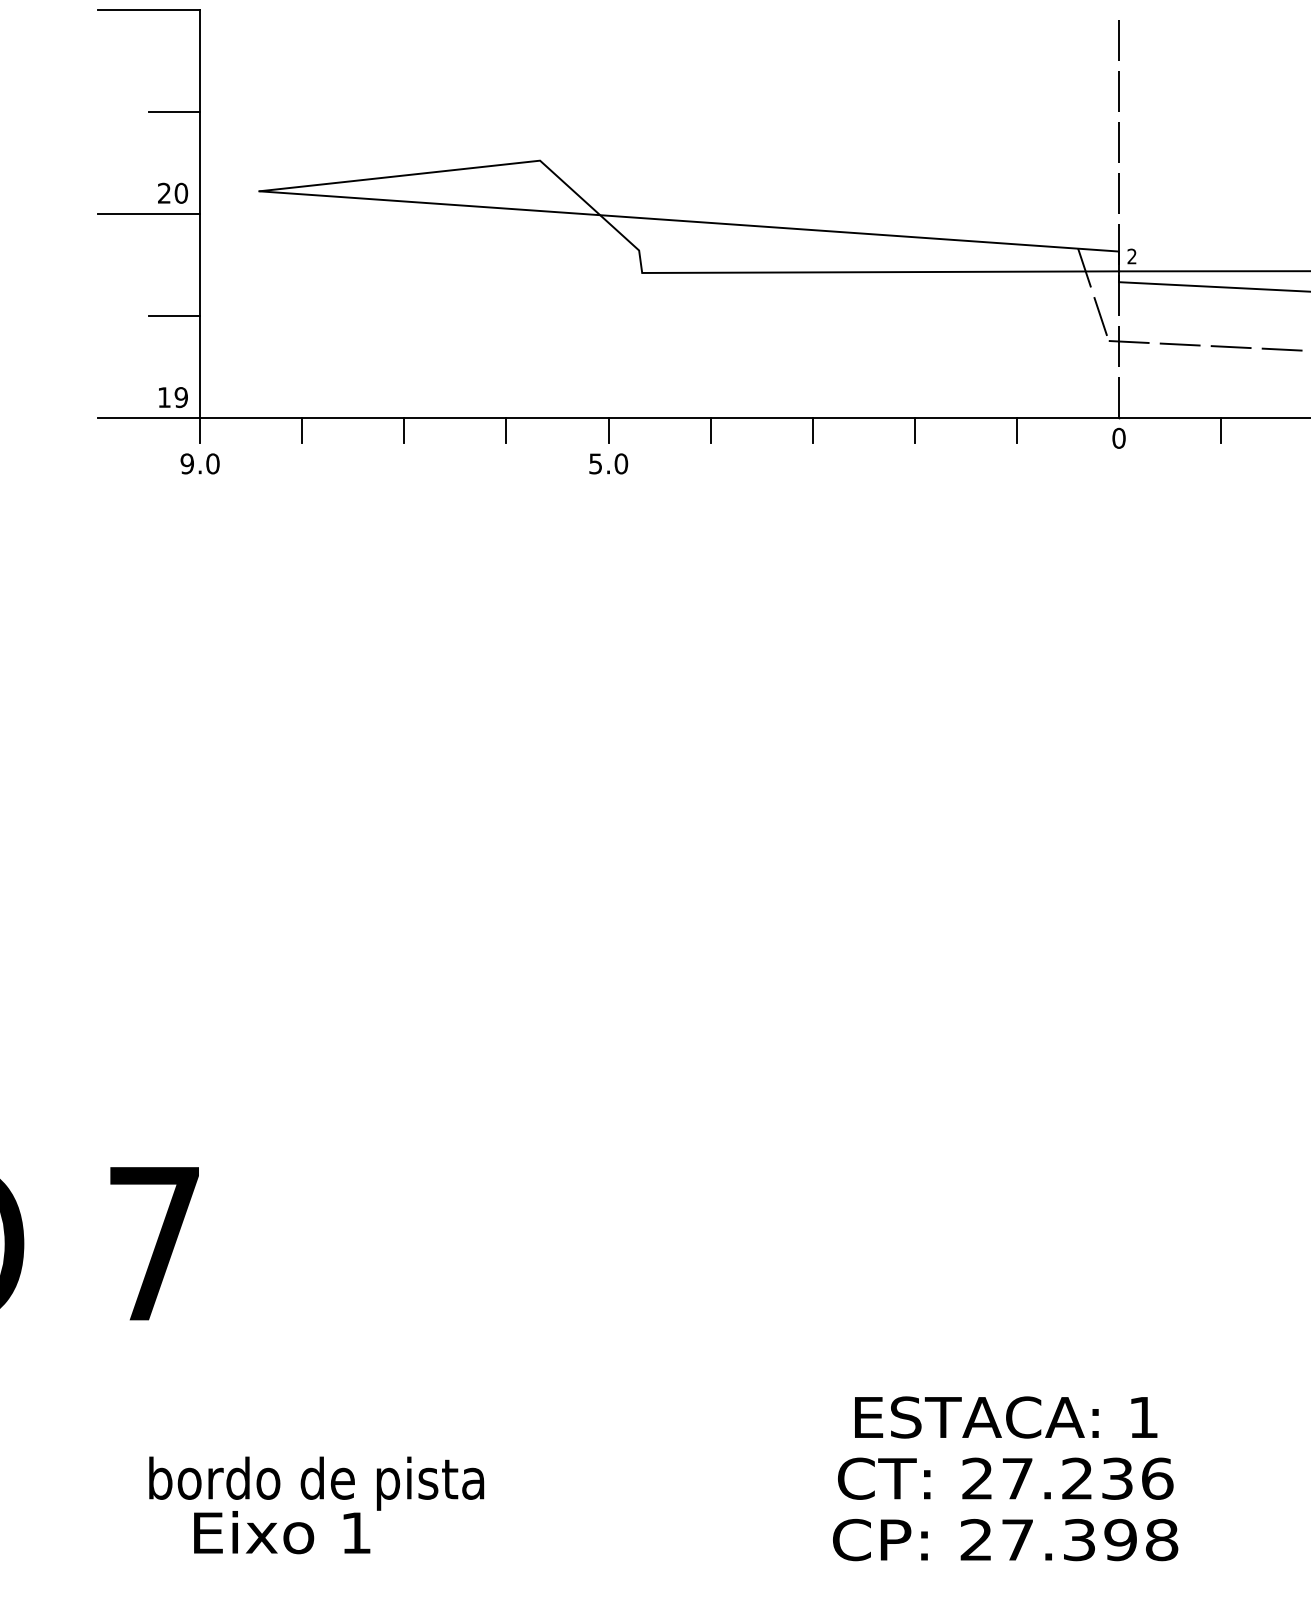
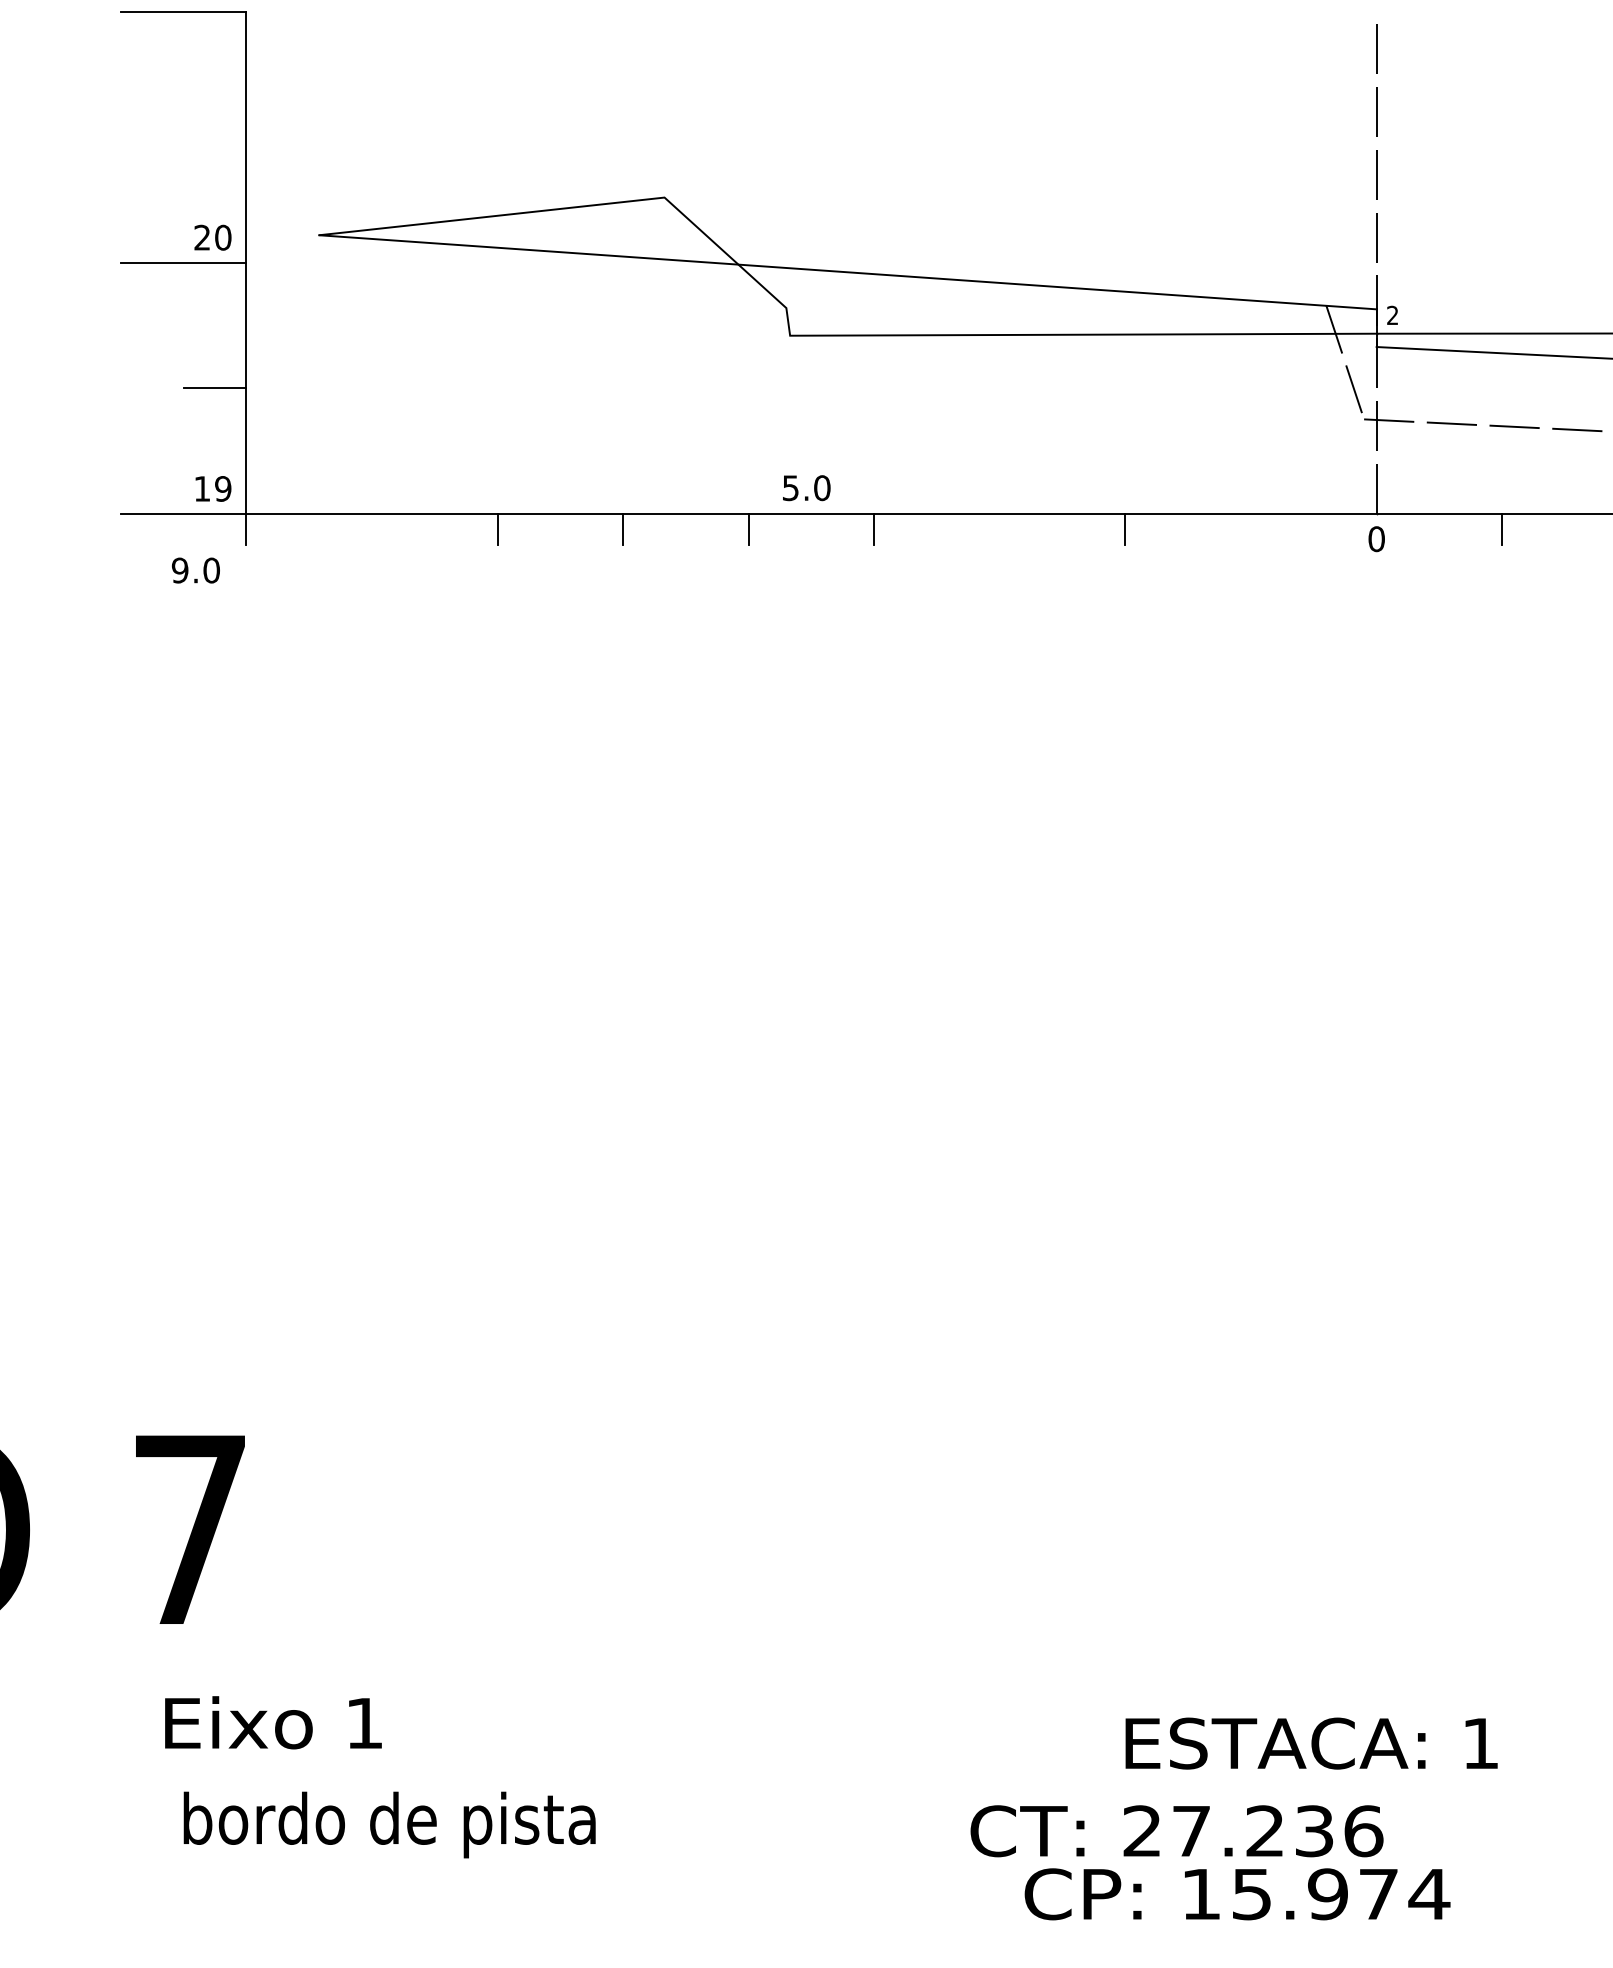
line: (174, 111) -> (214, 137), removed
line: (302, 430) -> (372, 529), removed
line: (812, 430) -> (999, 529), removed
line: (1016, 430) -> (1250, 529), removed
text: (199, 463) -> (195, 570), moved
text: (608, 463) -> (806, 487), moved
text: (1006, 1417) -> (1312, 1743), moved
text: (1005, 1478) -> (1176, 1830), moved
text: (282, 1532) -> (273, 1722), moved
text: (1069, 1539) -> (1315, 1893), 27.398 -> 15.974

